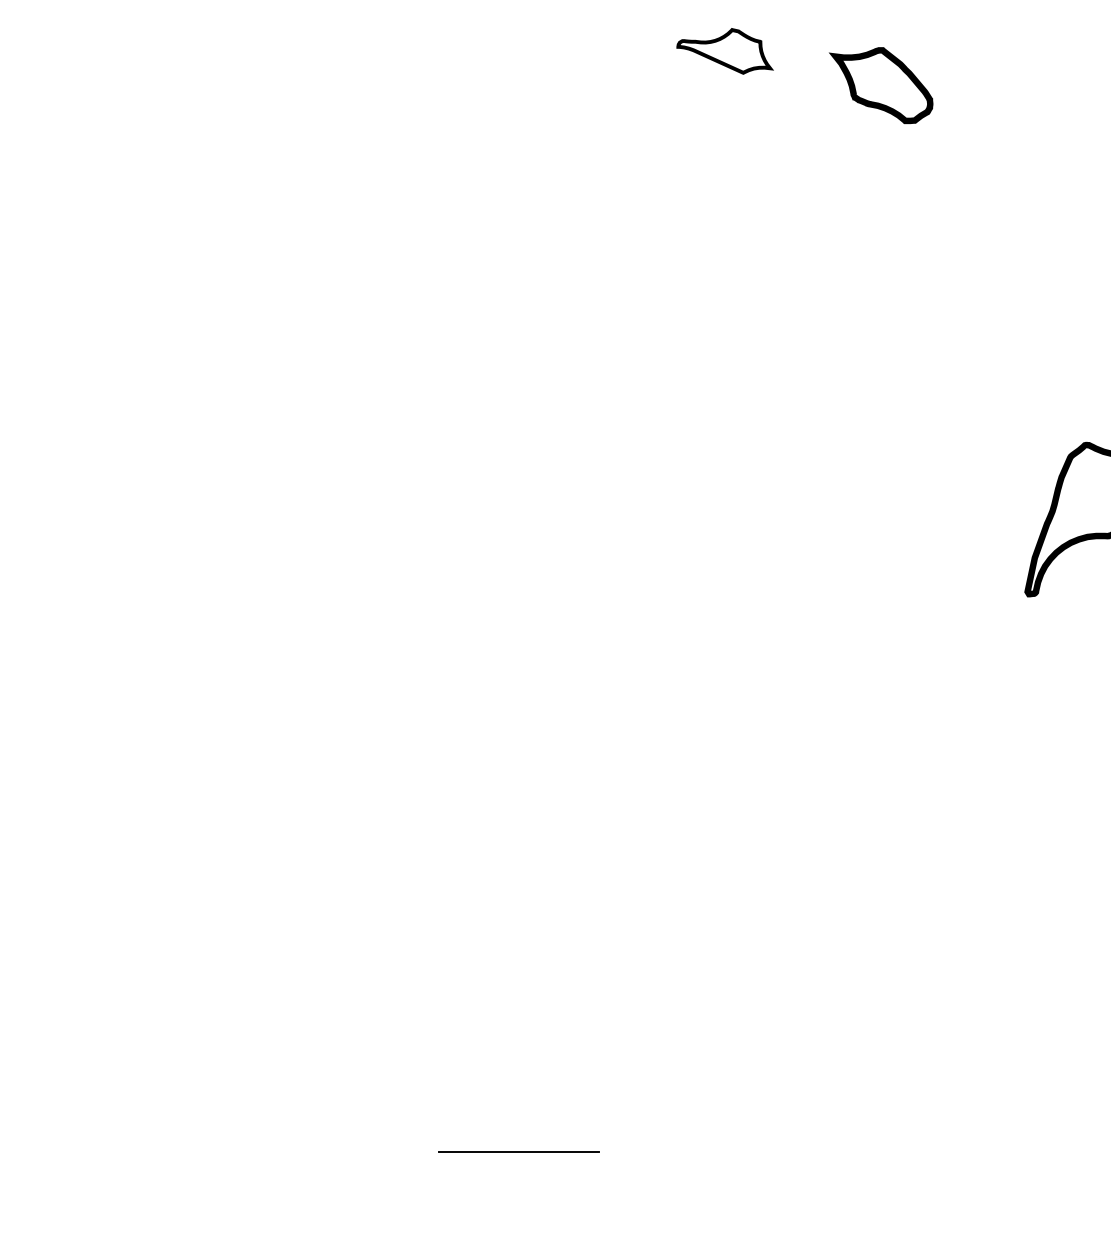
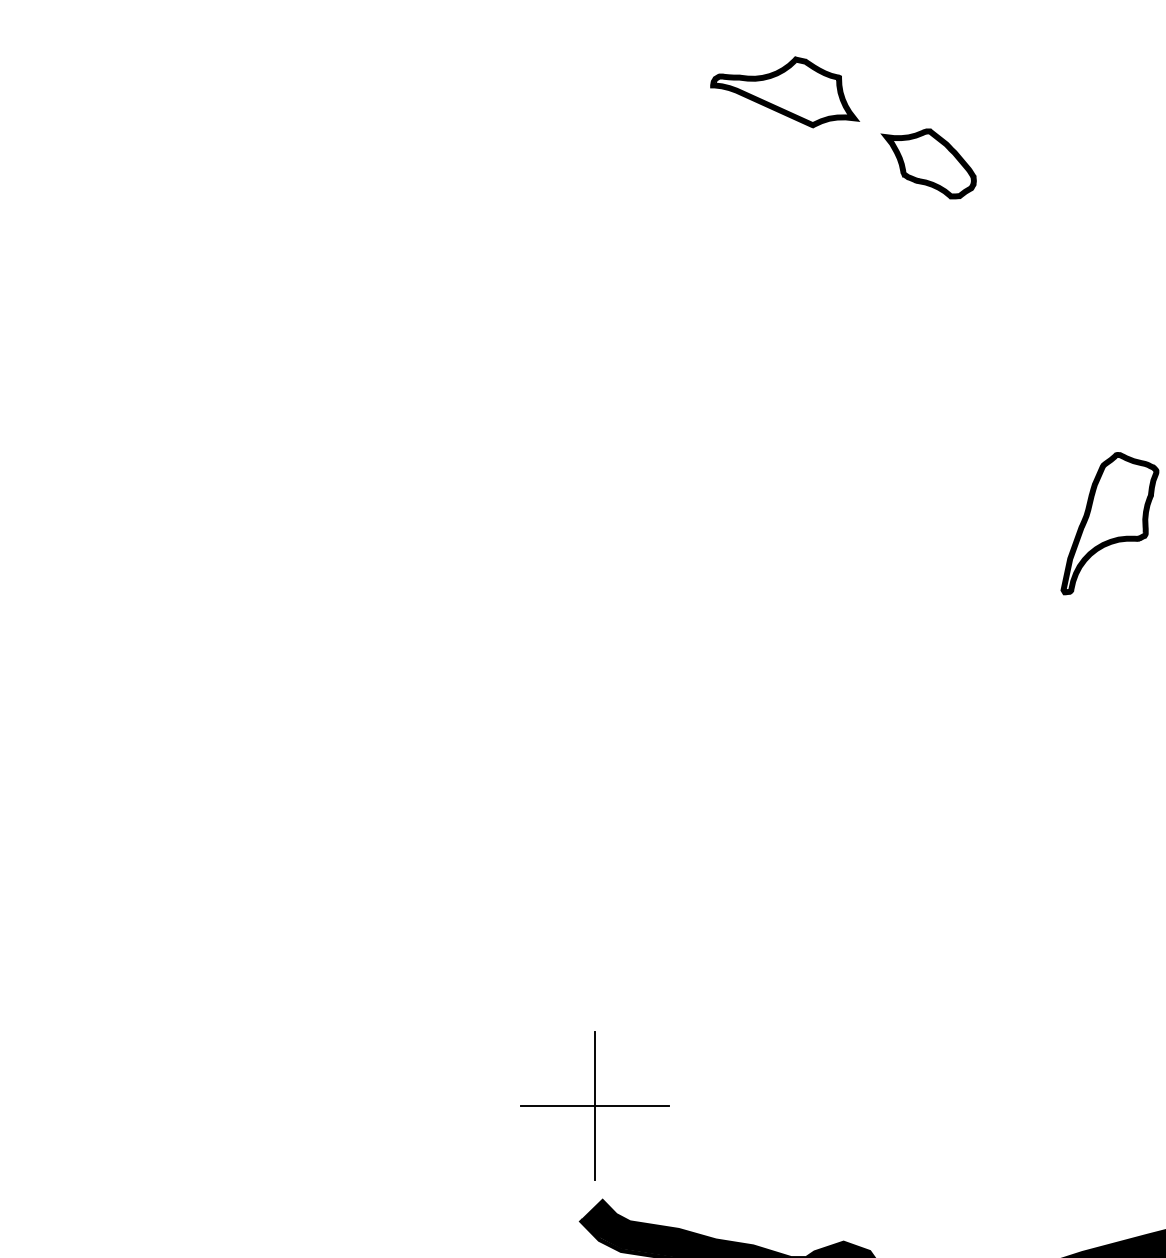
part: (724, 51) -> (784, 92), size x1.67
part: (880, 85) -> (928, 163), moved
line: (519, 1152) -> (595, 1106), added

